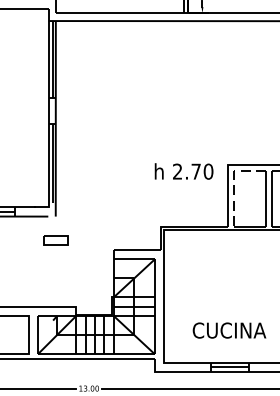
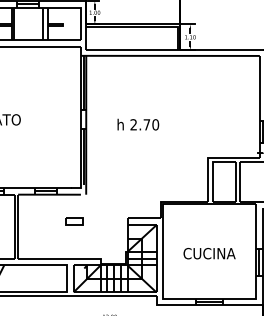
text: (184, 171) -> (138, 124), moved
line: (233, 182) -> (212, 170), dashed -> solid
part: (56, 240) -> (74, 221), moved
text: (229, 330) -> (209, 253), moved

